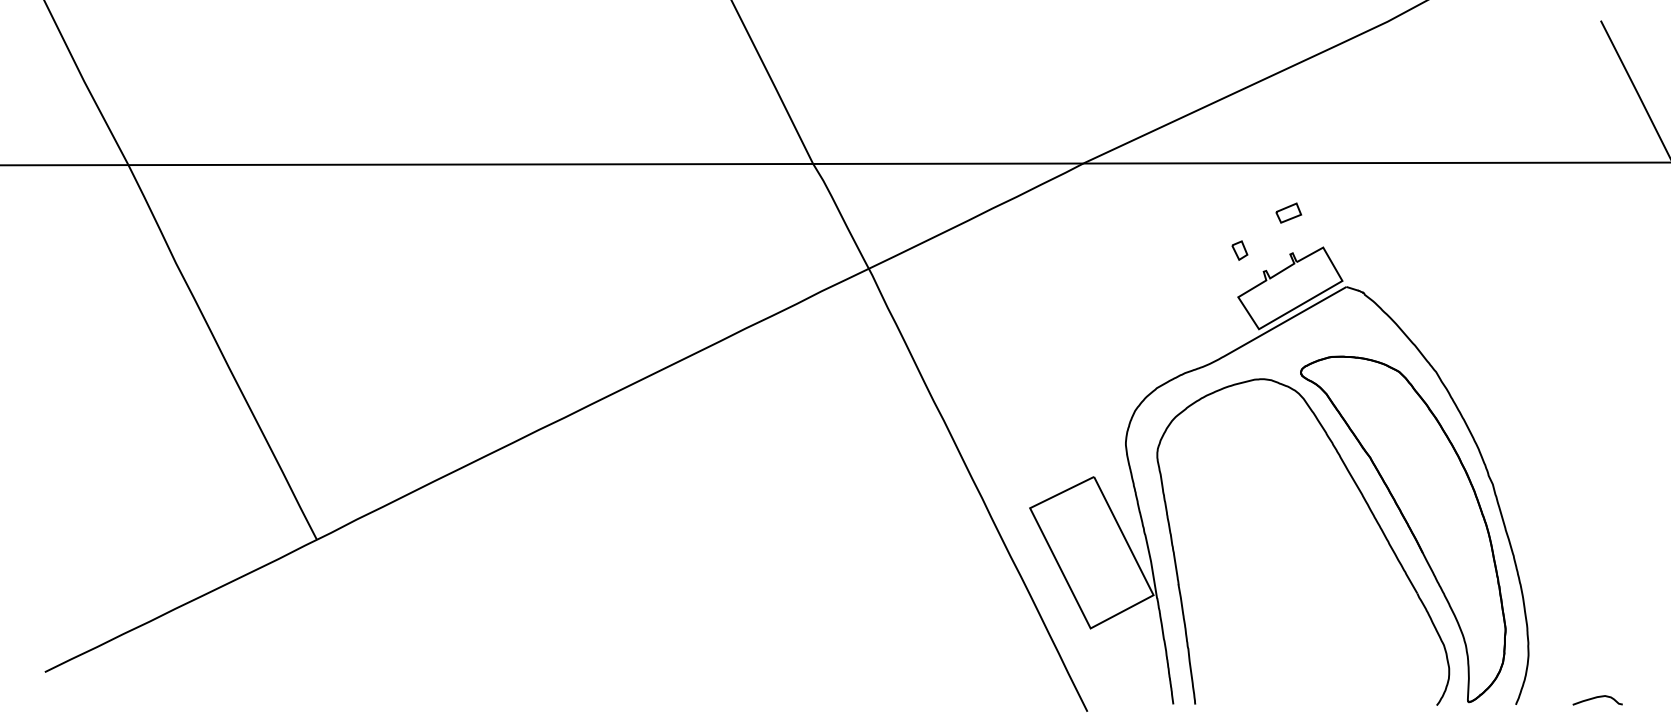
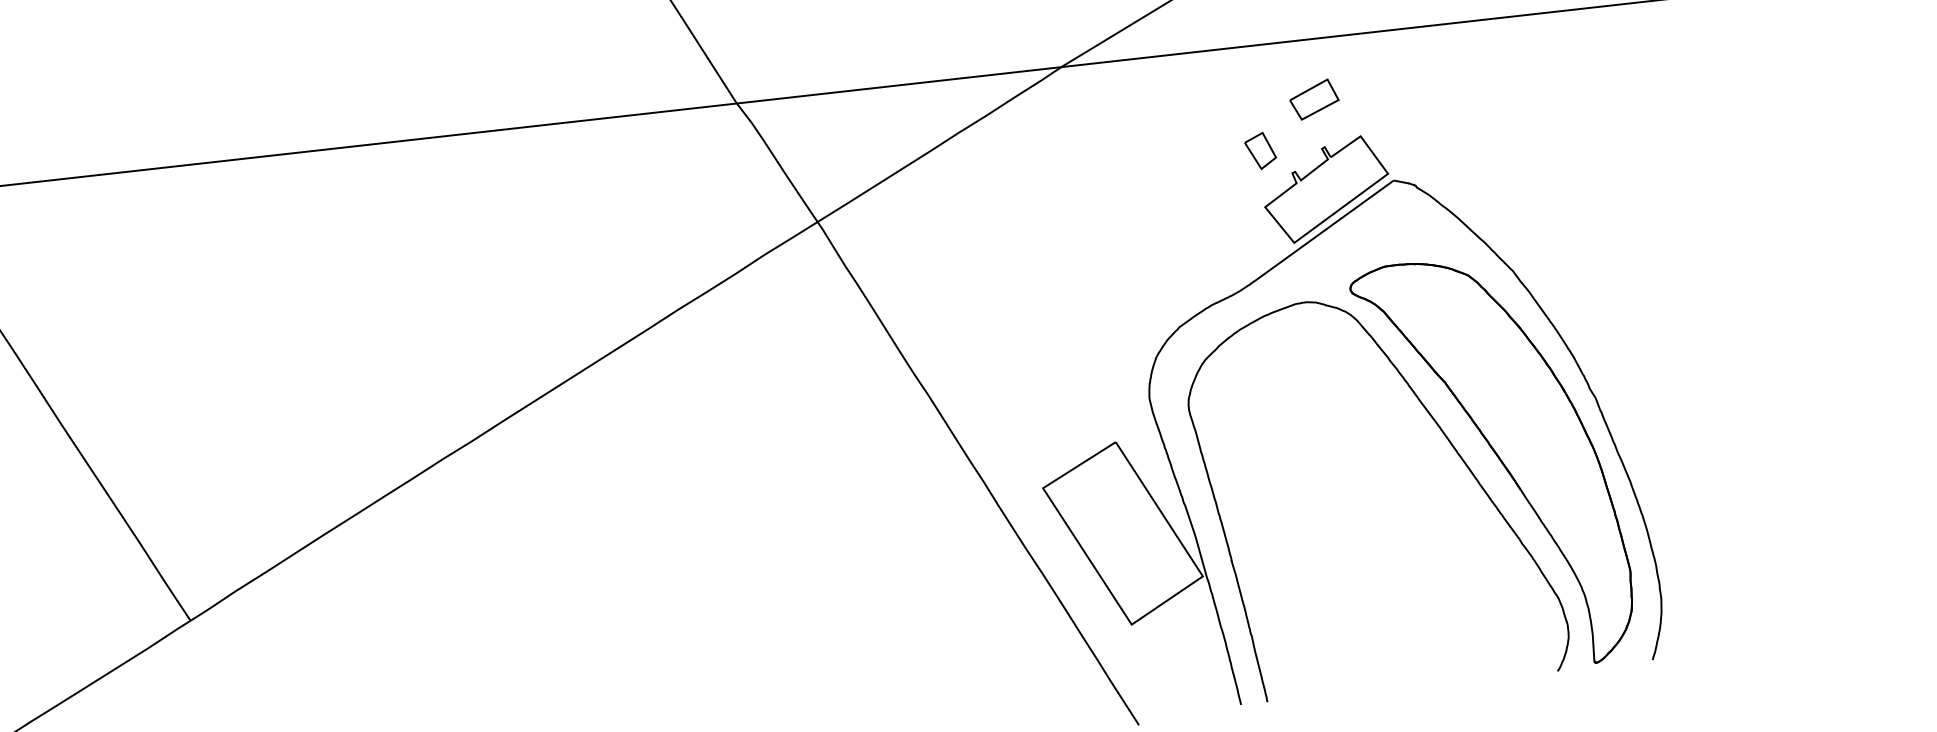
part: (1288, 212) -> (1314, 98), size x1.6
part: (1239, 250) -> (1260, 150), size x1.6
curve: (1596, 698) -> (1748, 641), removed

